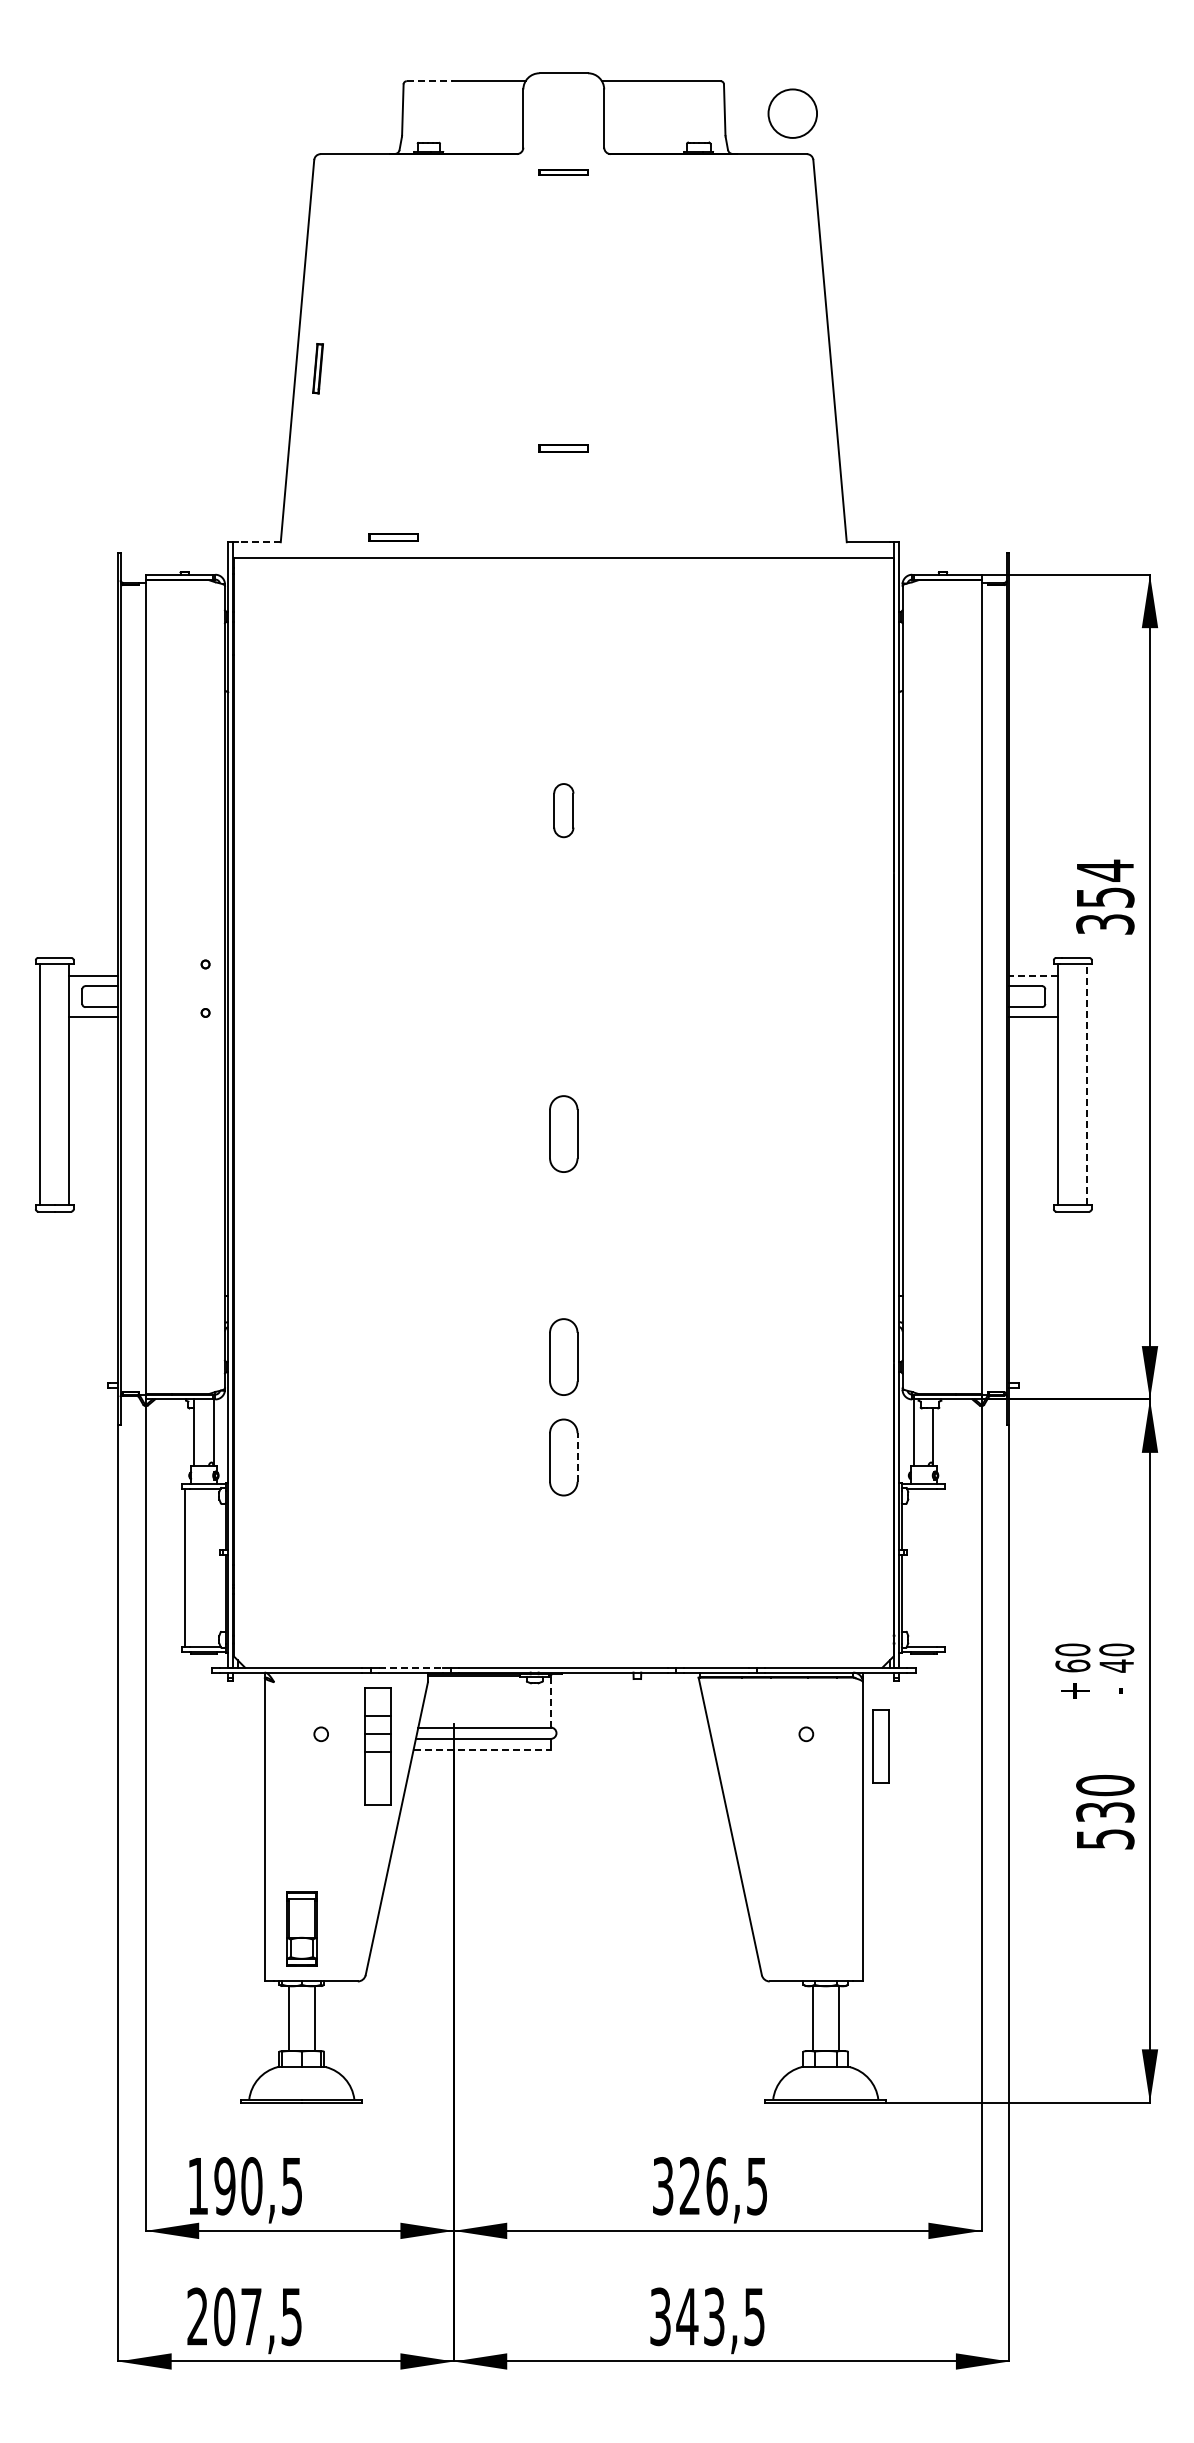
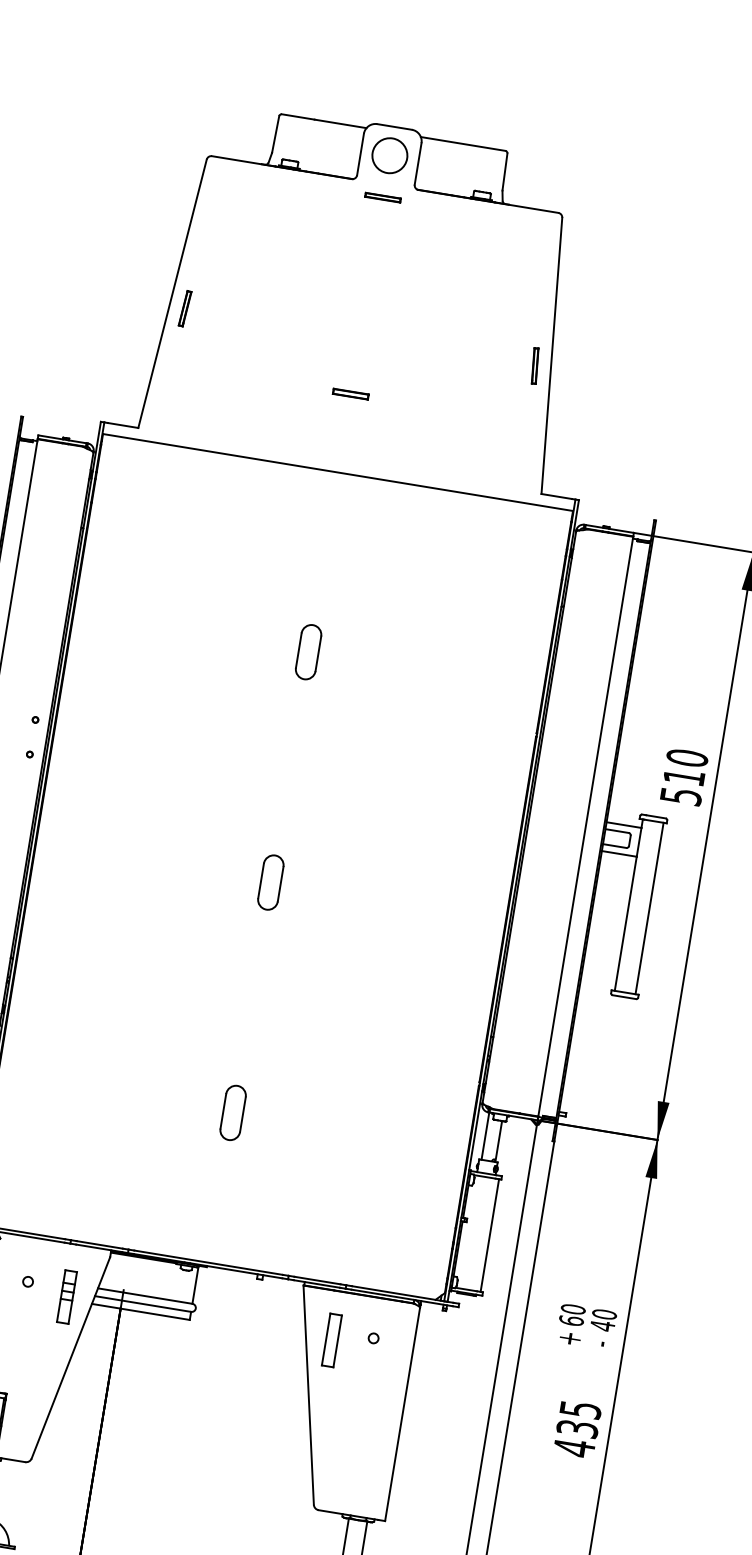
line: (429, 81) -> (298, 117), dashed -> solid
circle: (792, 113) -> (389, 155), moved
part: (809, 368) -> (535, 365), added
part: (393, 537) -> (219, 437), removed
line: (258, 542) -> (122, 425), dashed -> solid
part: (563, 810) -> (308, 652), size x1.43
text: (1105, 896) -> (684, 776), 354 -> 510
line: (1033, 976) -> (623, 825), dashed -> solid
line: (1087, 1084) -> (649, 908), dashed -> solid
part: (563, 1356) -> (244, 1040), removed
line: (577, 1457) -> (242, 1114), dashed -> solid
line: (942, 1567) -> (490, 1235), added
line: (411, 1667) -> (100, 1244), dashed -> solid
line: (550, 1701) -> (195, 1285), dashed -> solid
part: (377, 1746) -> (66, 1297), size x0.62
part: (880, 1746) -> (331, 1340), moved
line: (482, 1750) -> (141, 1312), dashed -> solid
text: (1105, 1812) -> (577, 1429), 530 -> 435

